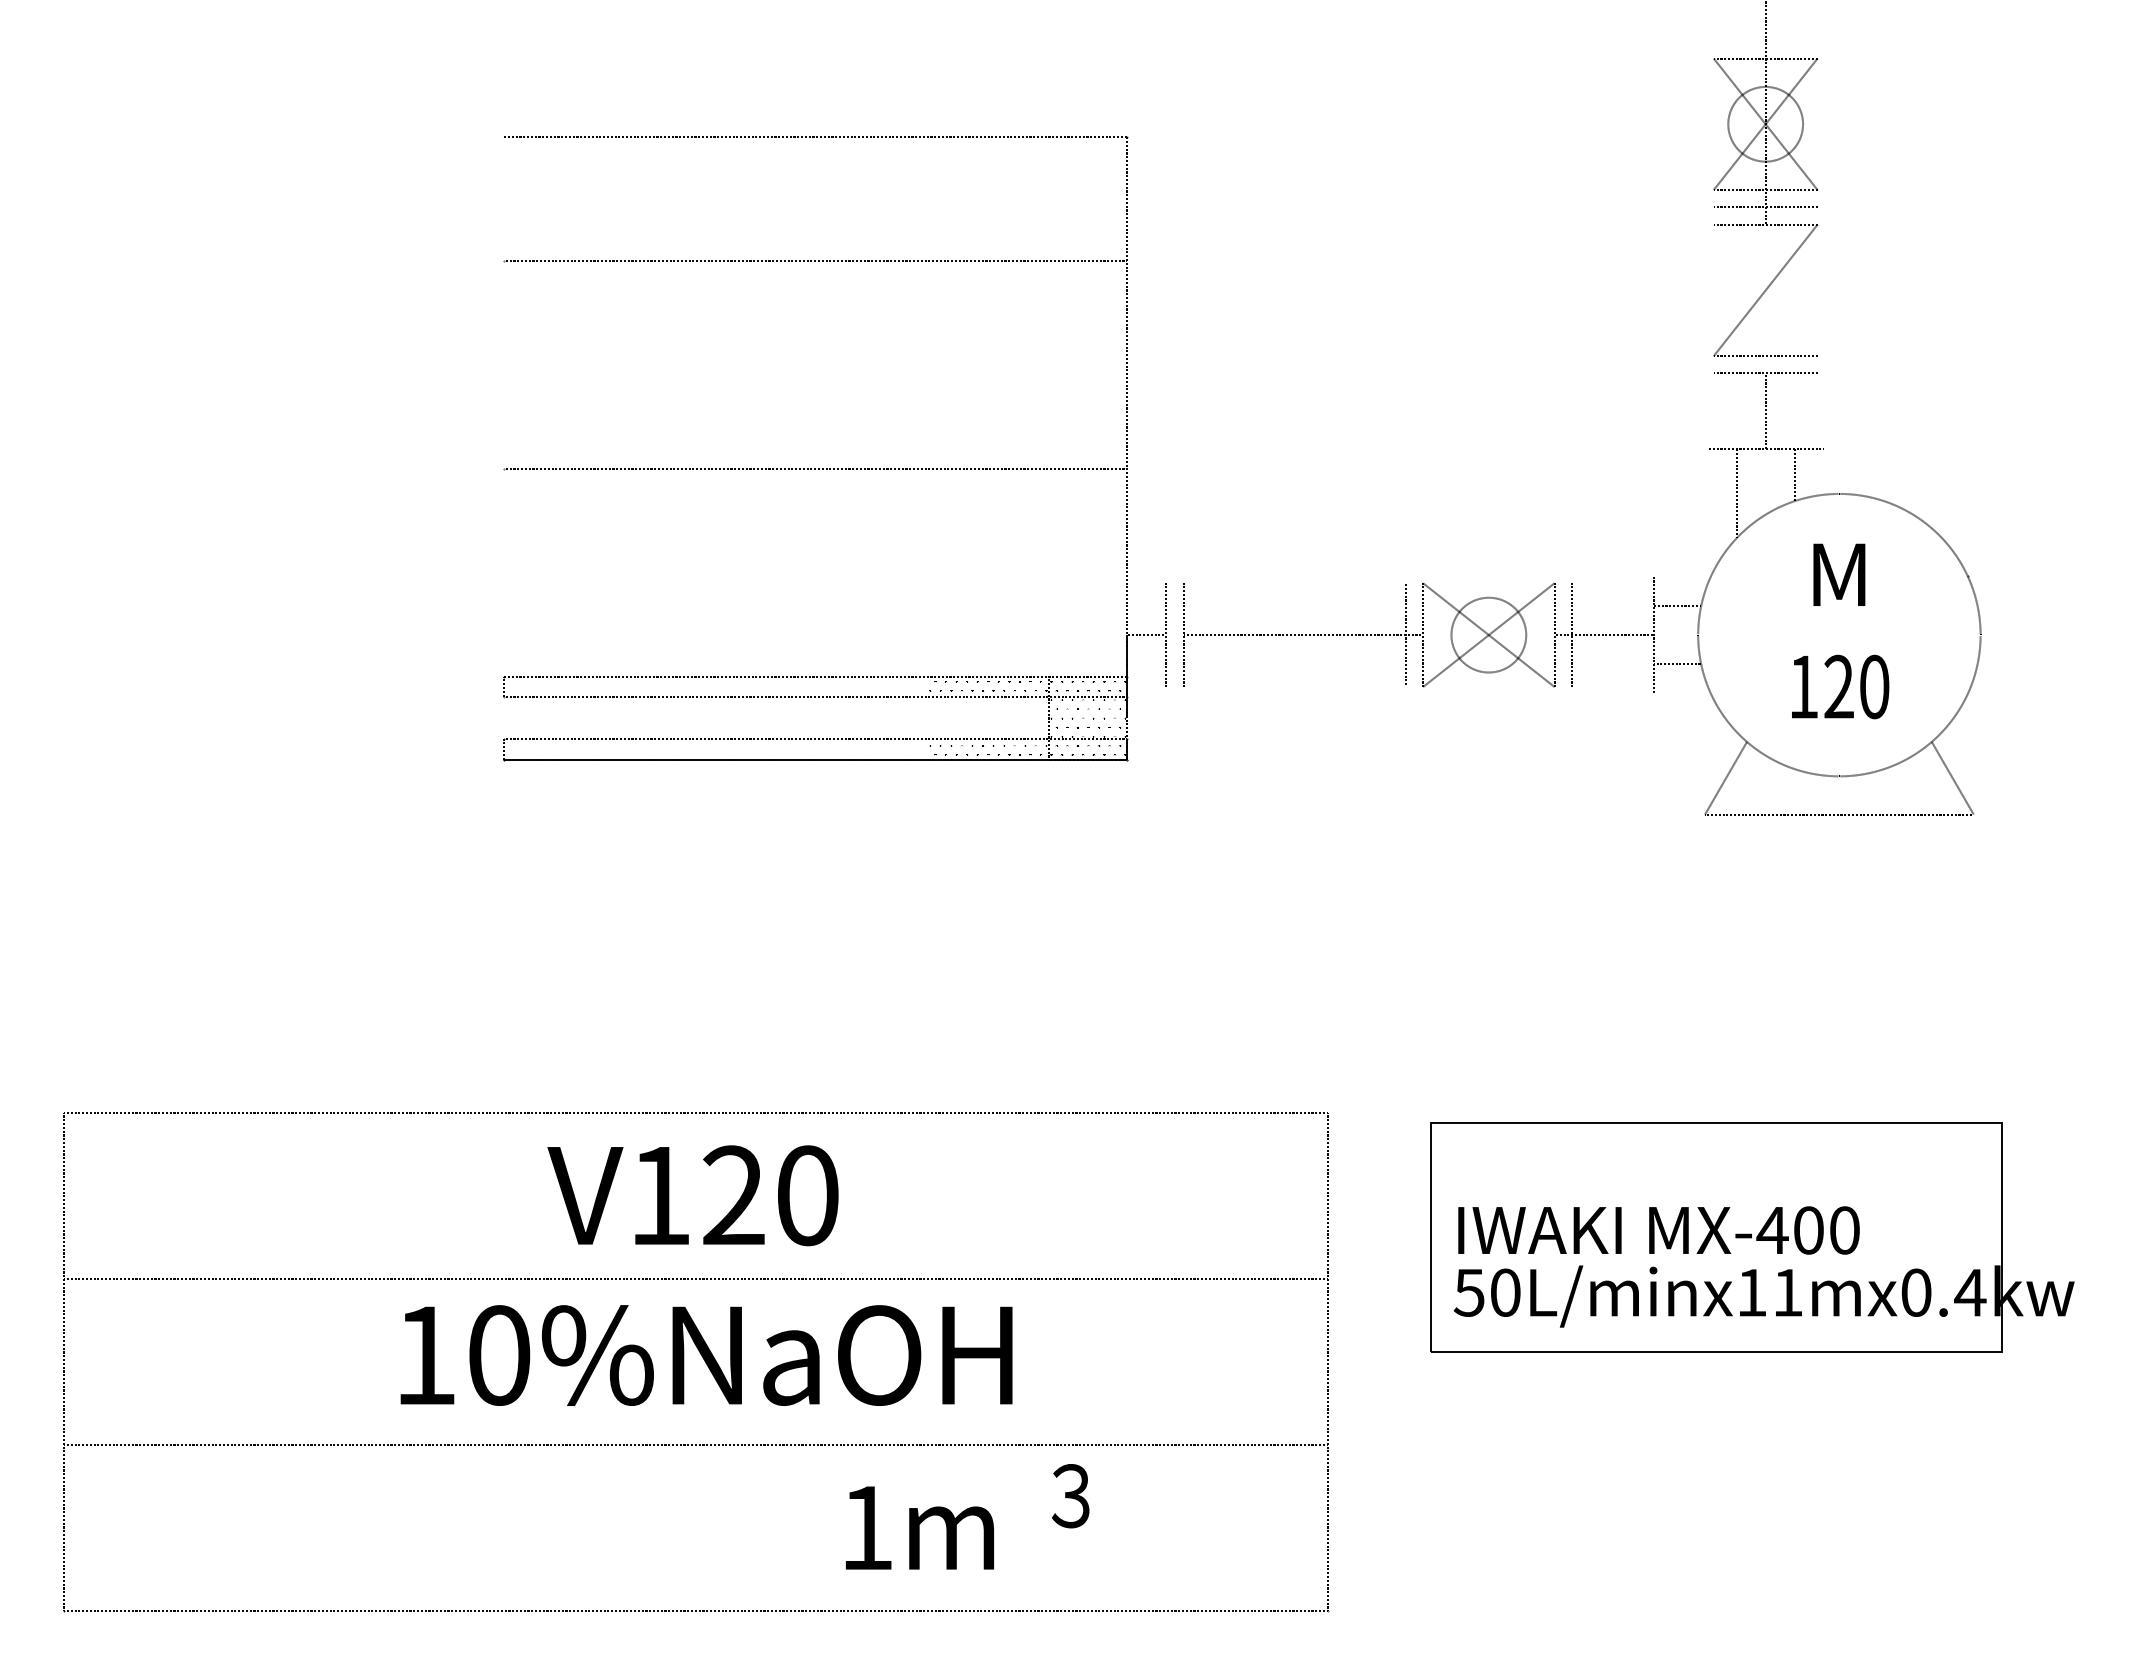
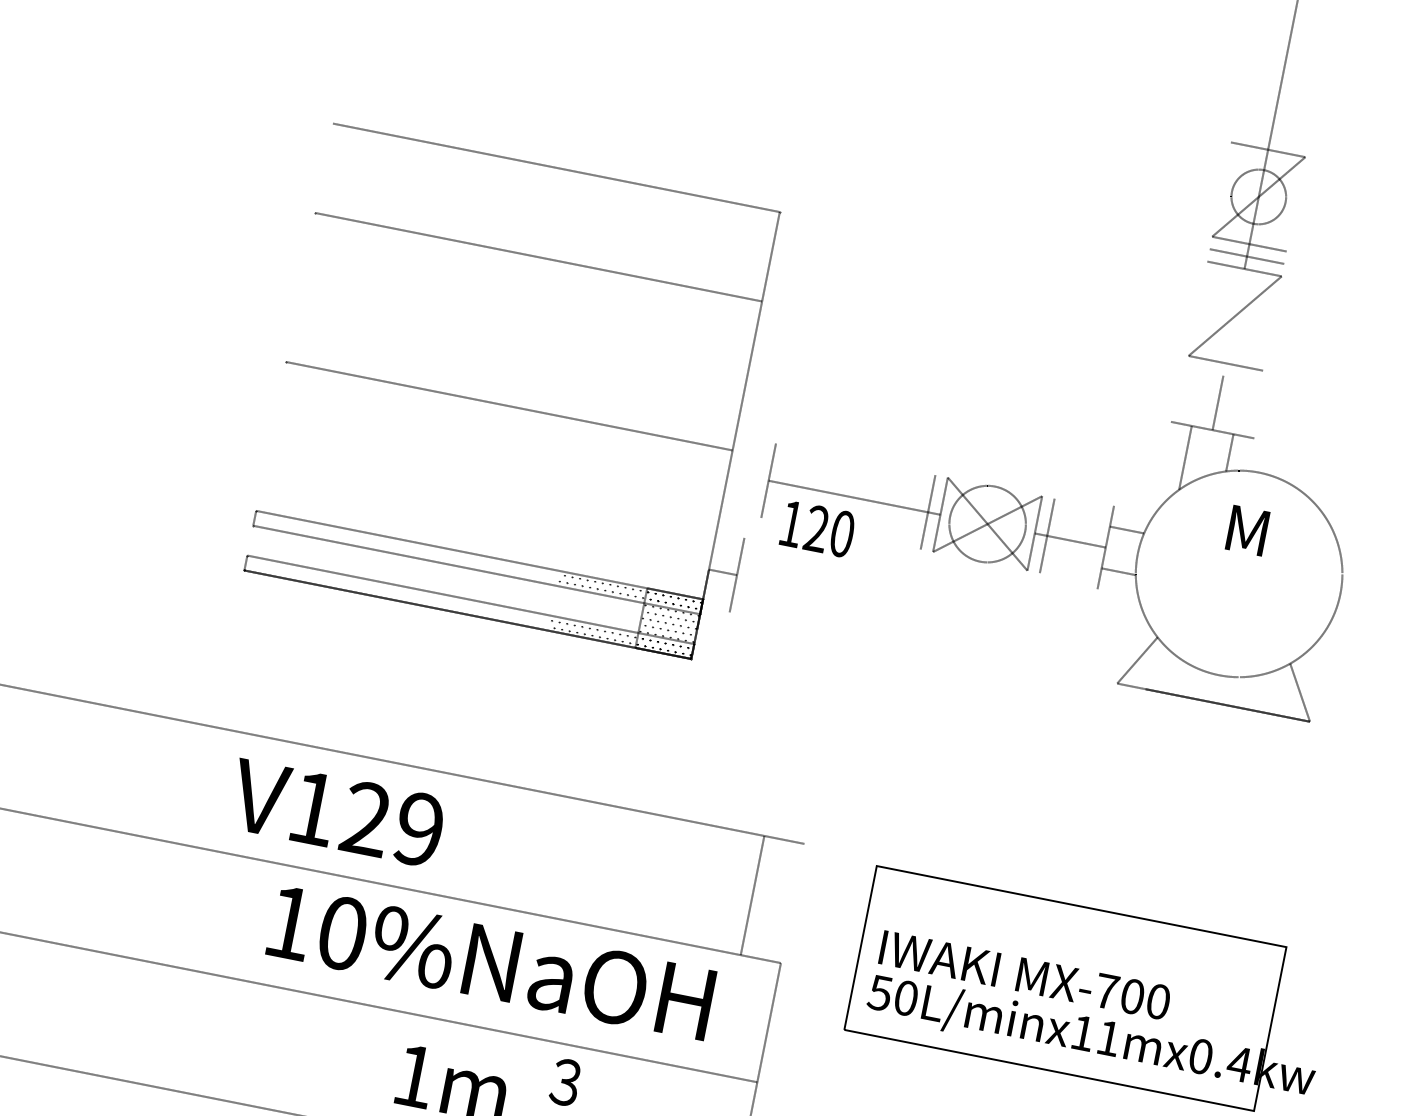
line: (1765, 124) -> (1258, 197), removed
line: (1765, 373) -> (1223, 375), removed
part: (834, 468) -> (522, 408), moved
circle: (1488, 634) -> (987, 523), size x1.4
text: (1840, 686) -> (817, 528), moved
text: (807, 1195) -> (419, 829), V120 -> V129
line: (1328, 1195) -> (752, 895), moved
text: (1772, 1230) -> (1106, 991), MX-400 -> MX-700
text: (706, 1355) -> (491, 962), moved

